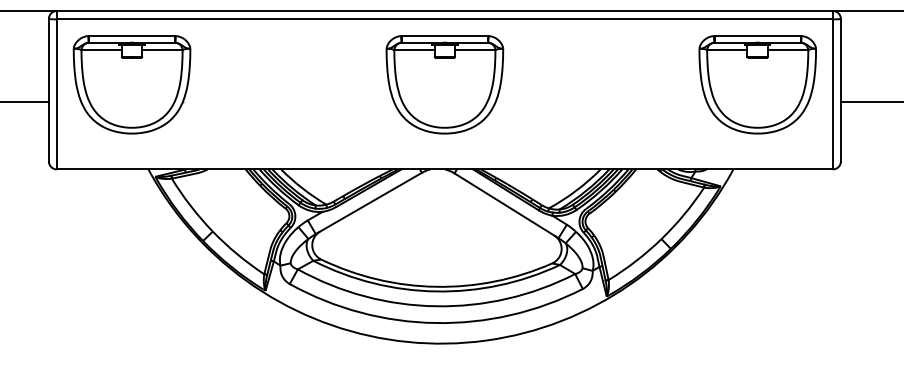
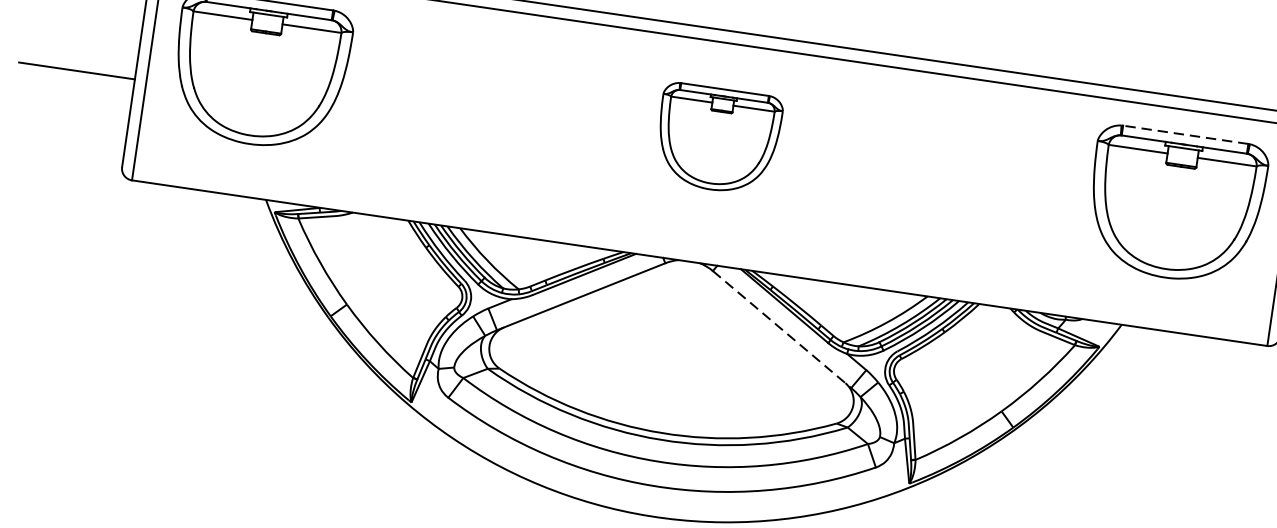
line: (757, 36) -> (1185, 135), solid -> dashed
part: (444, 84) -> (717, 138), size x0.7
line: (506, 206) -> (781, 330), solid -> dashed

